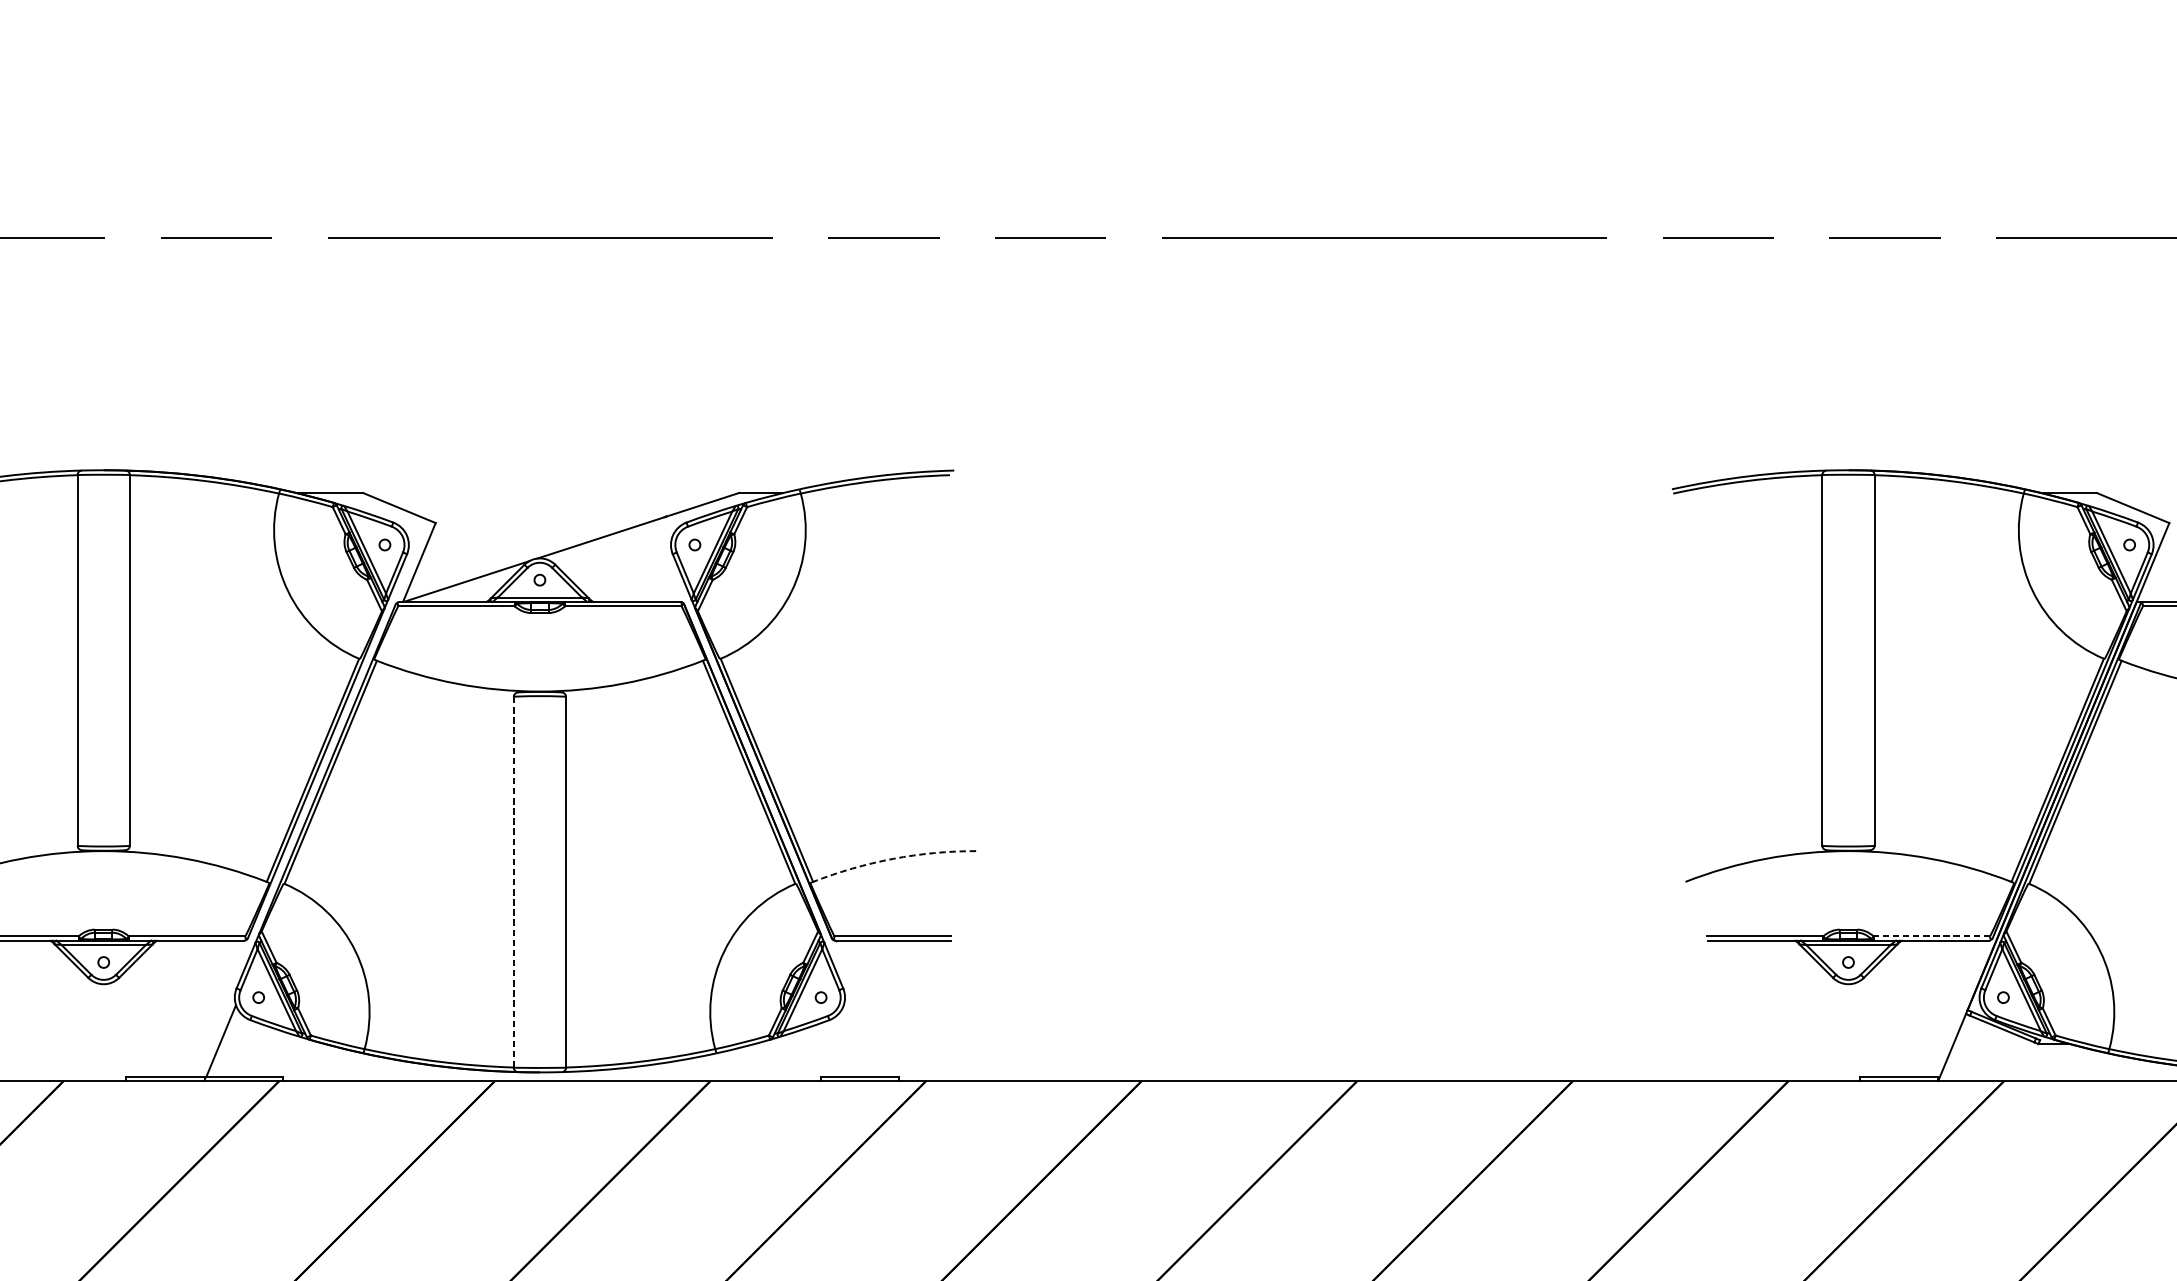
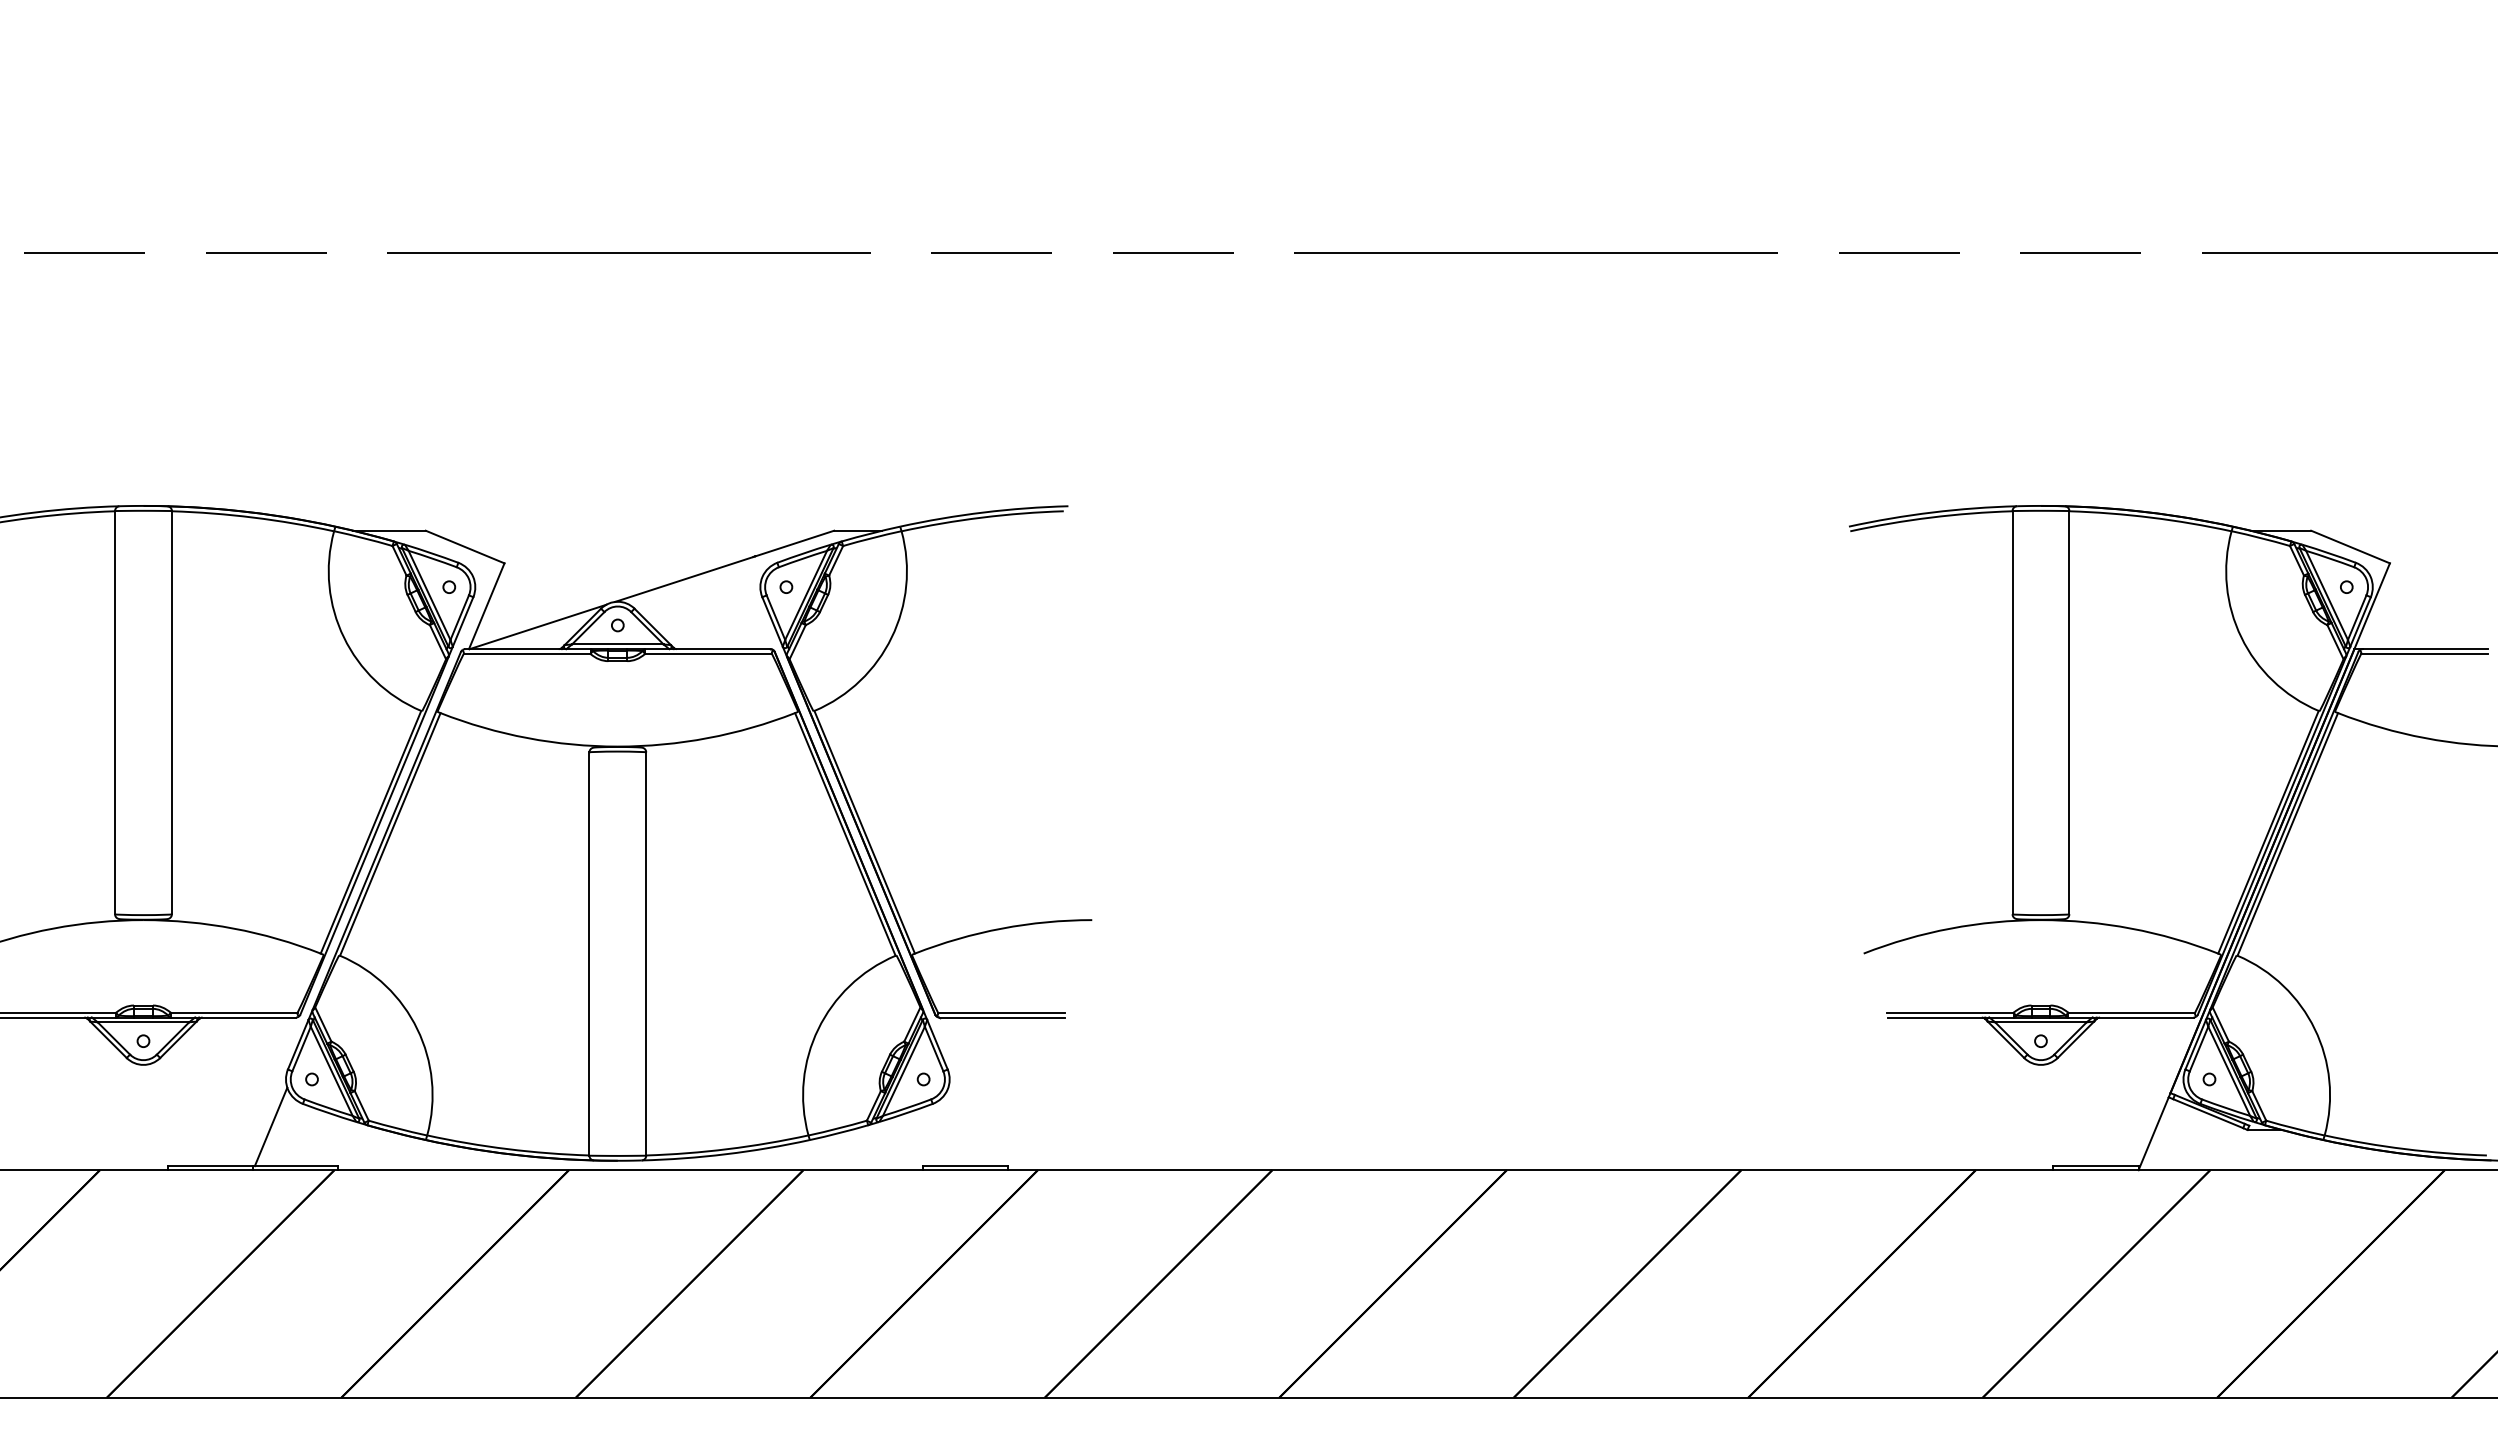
arc: (893, 858) -> (1002, 928), dashed -> solid
line: (513, 882) -> (589, 954), dashed -> solid
line: (1931, 936) -> (2131, 1012), dashed -> solid

